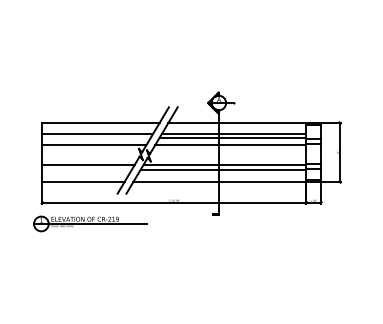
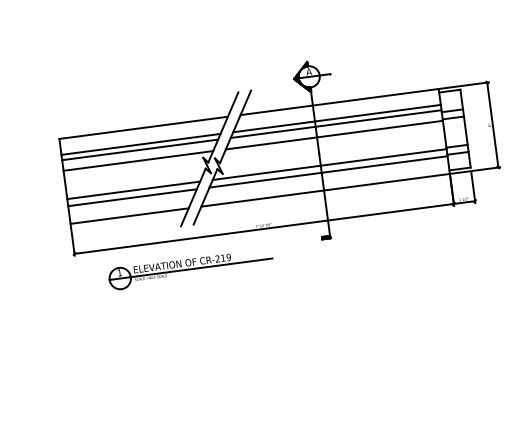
line: (96, 137) -> (139, 149), added
line: (86, 169) -> (131, 197), added
part: (90, 223) -> (190, 268), moved

